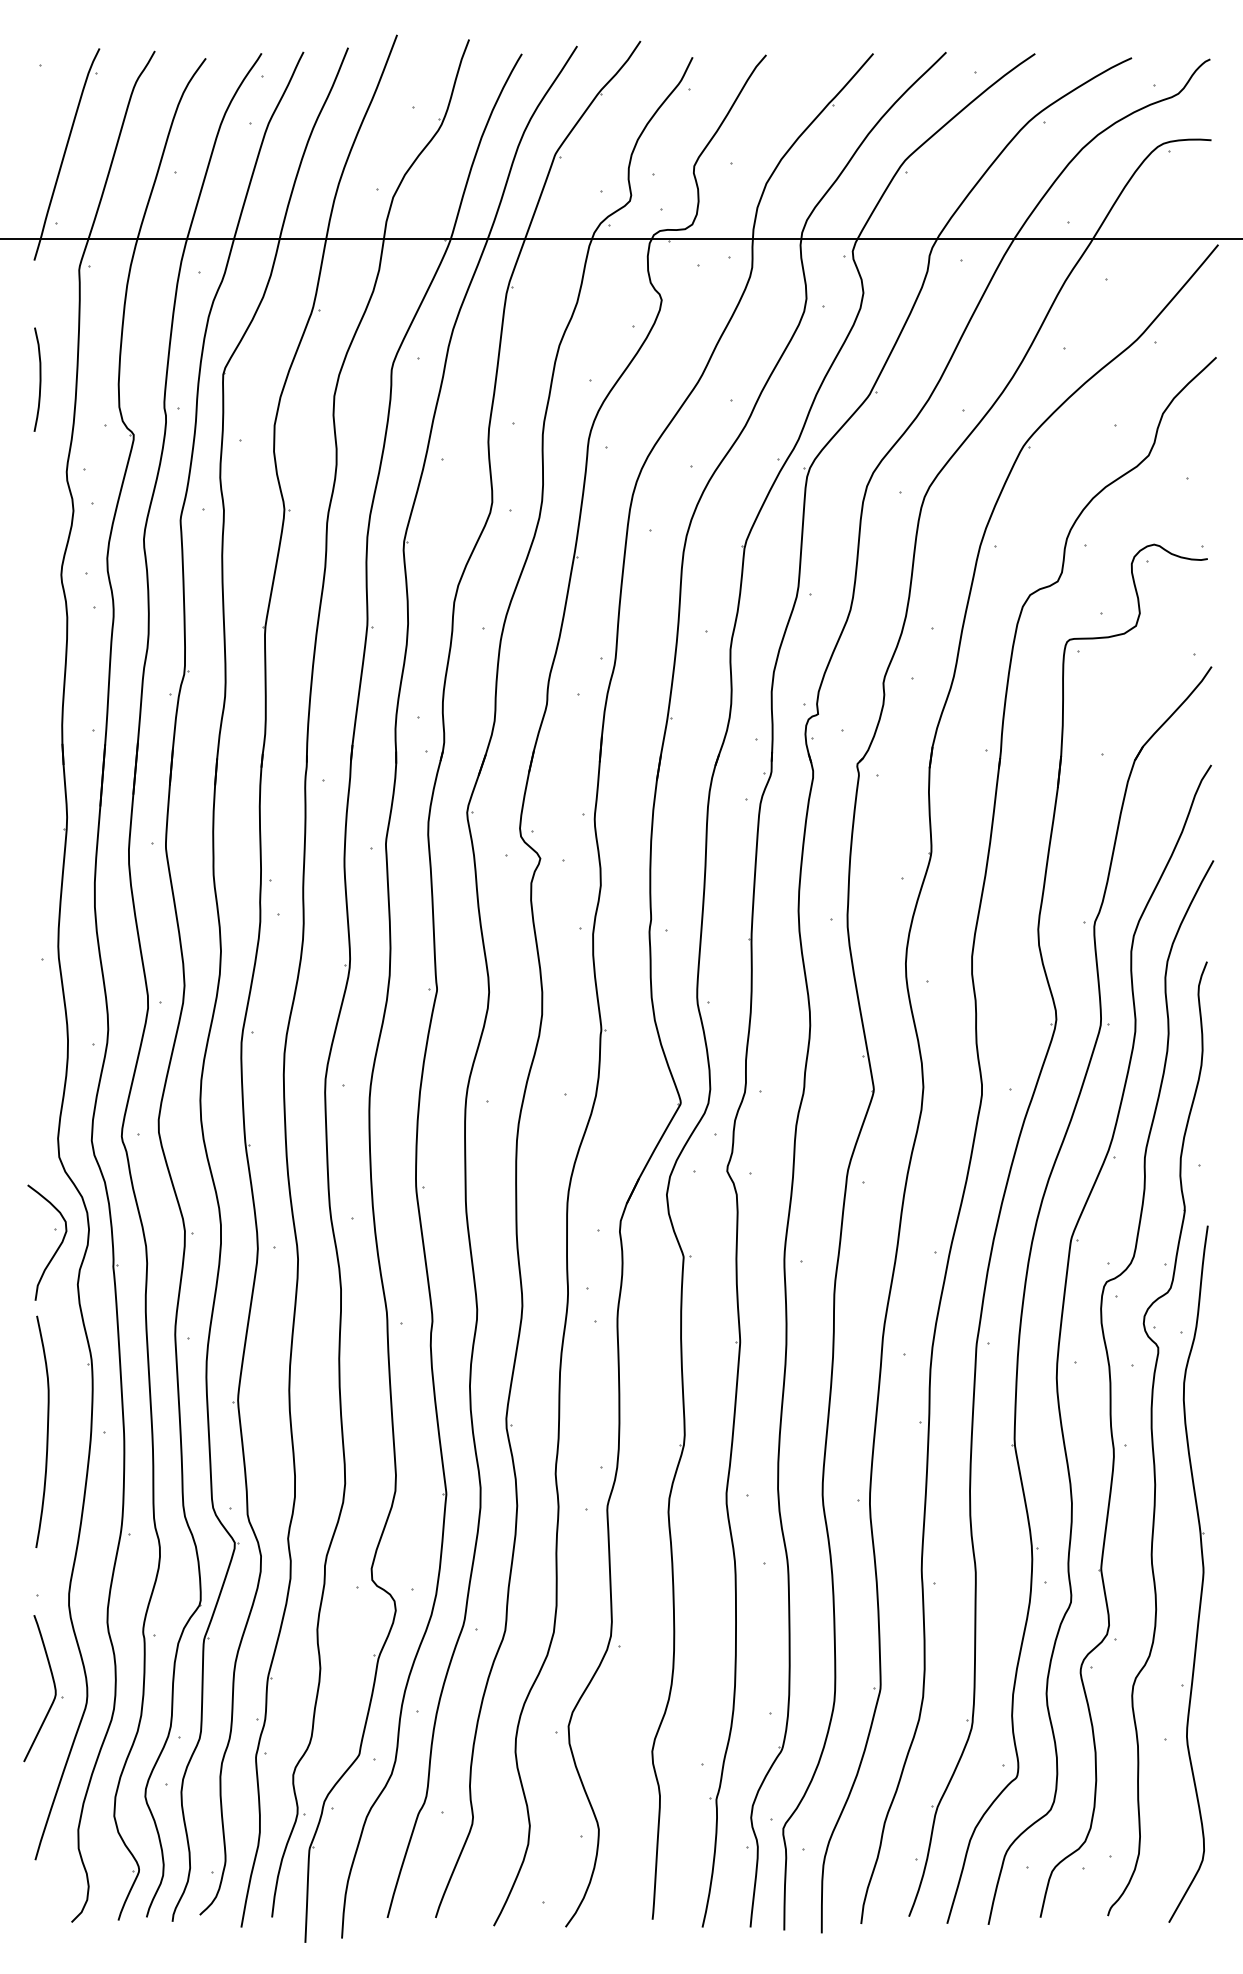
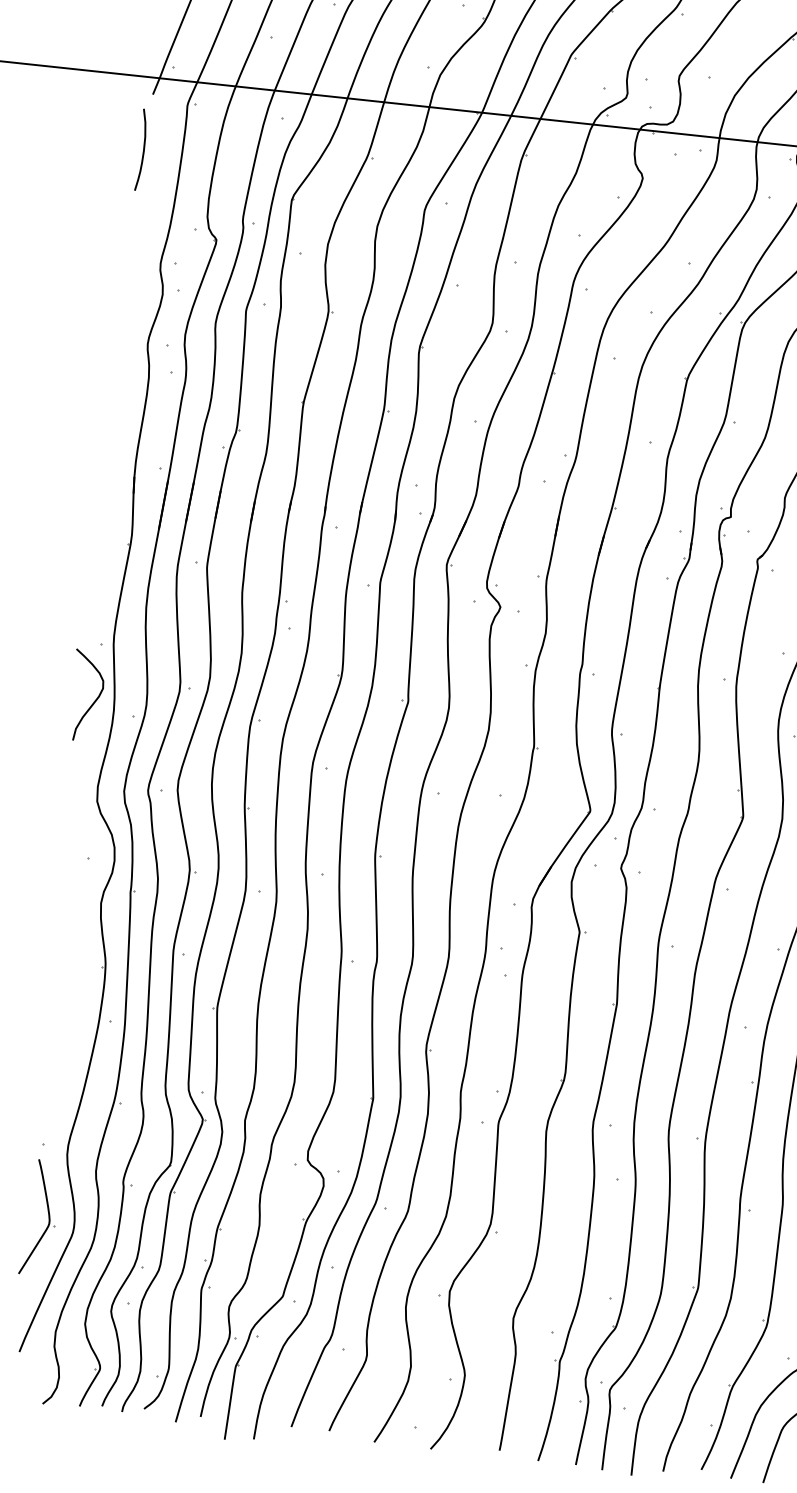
curve: (39, 379) -> (143, 149), moved
curve: (57, 1247) -> (94, 700), moved
curve: (46, 1432) -> (64, 1016), removed

